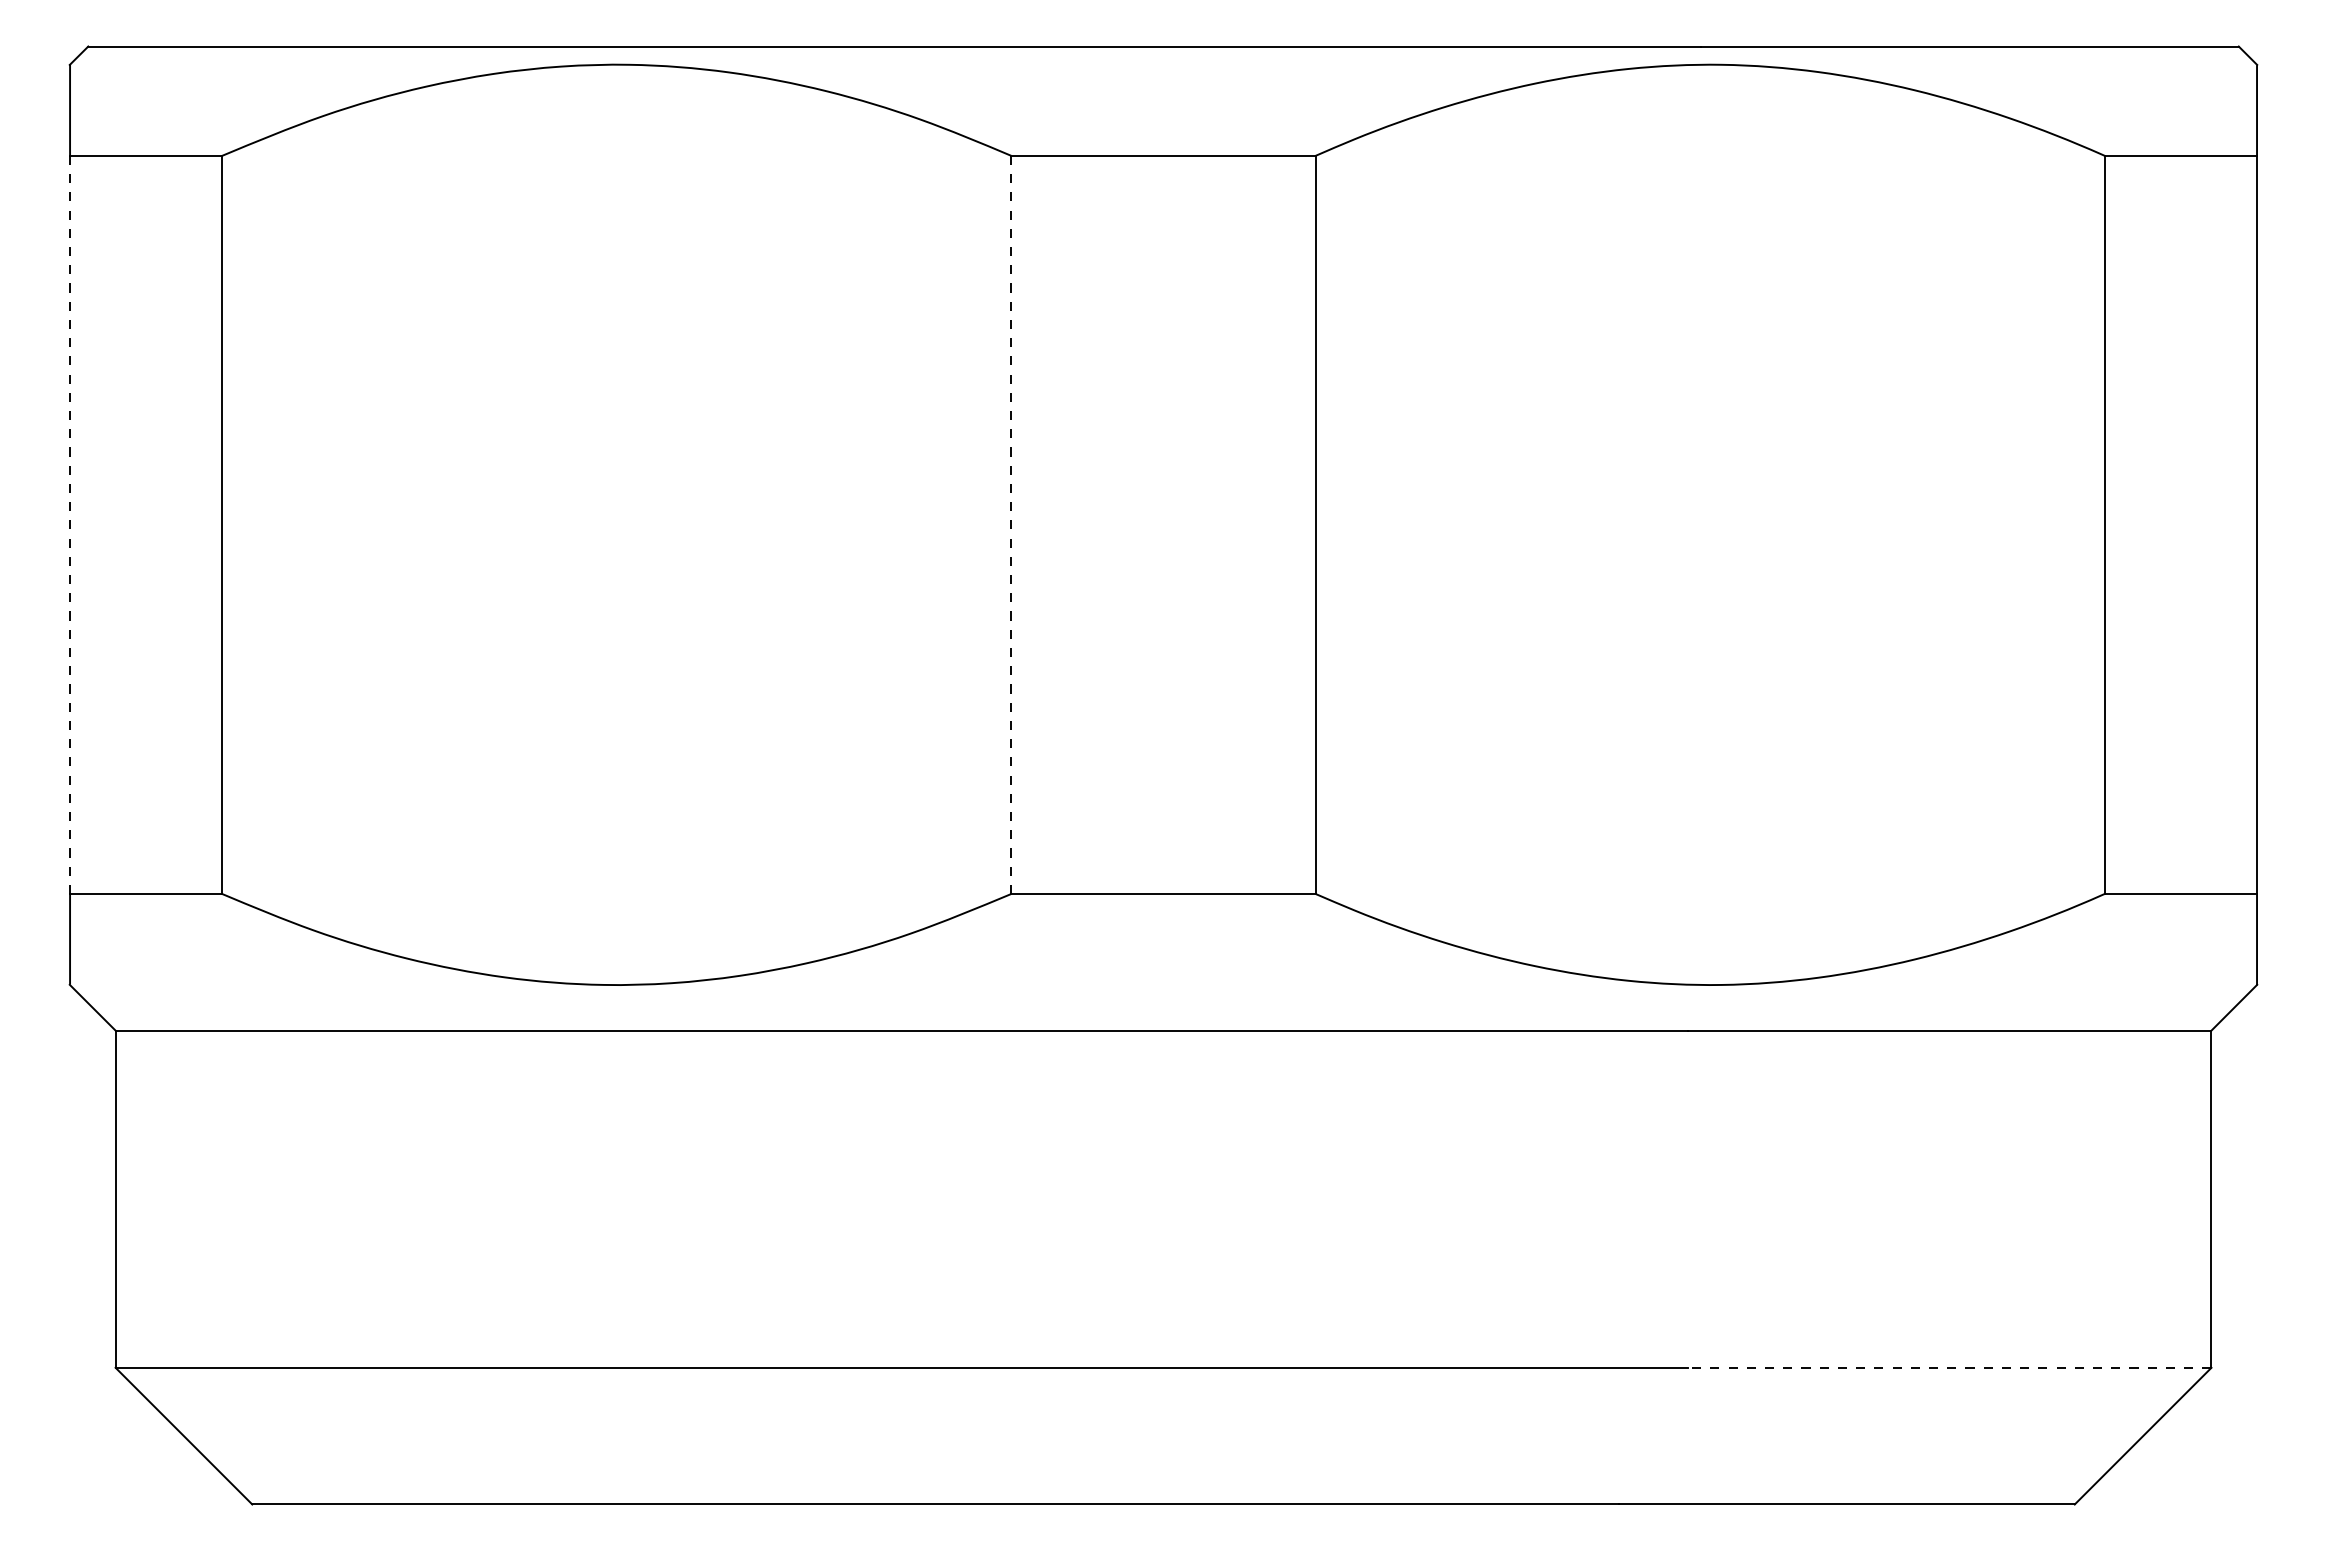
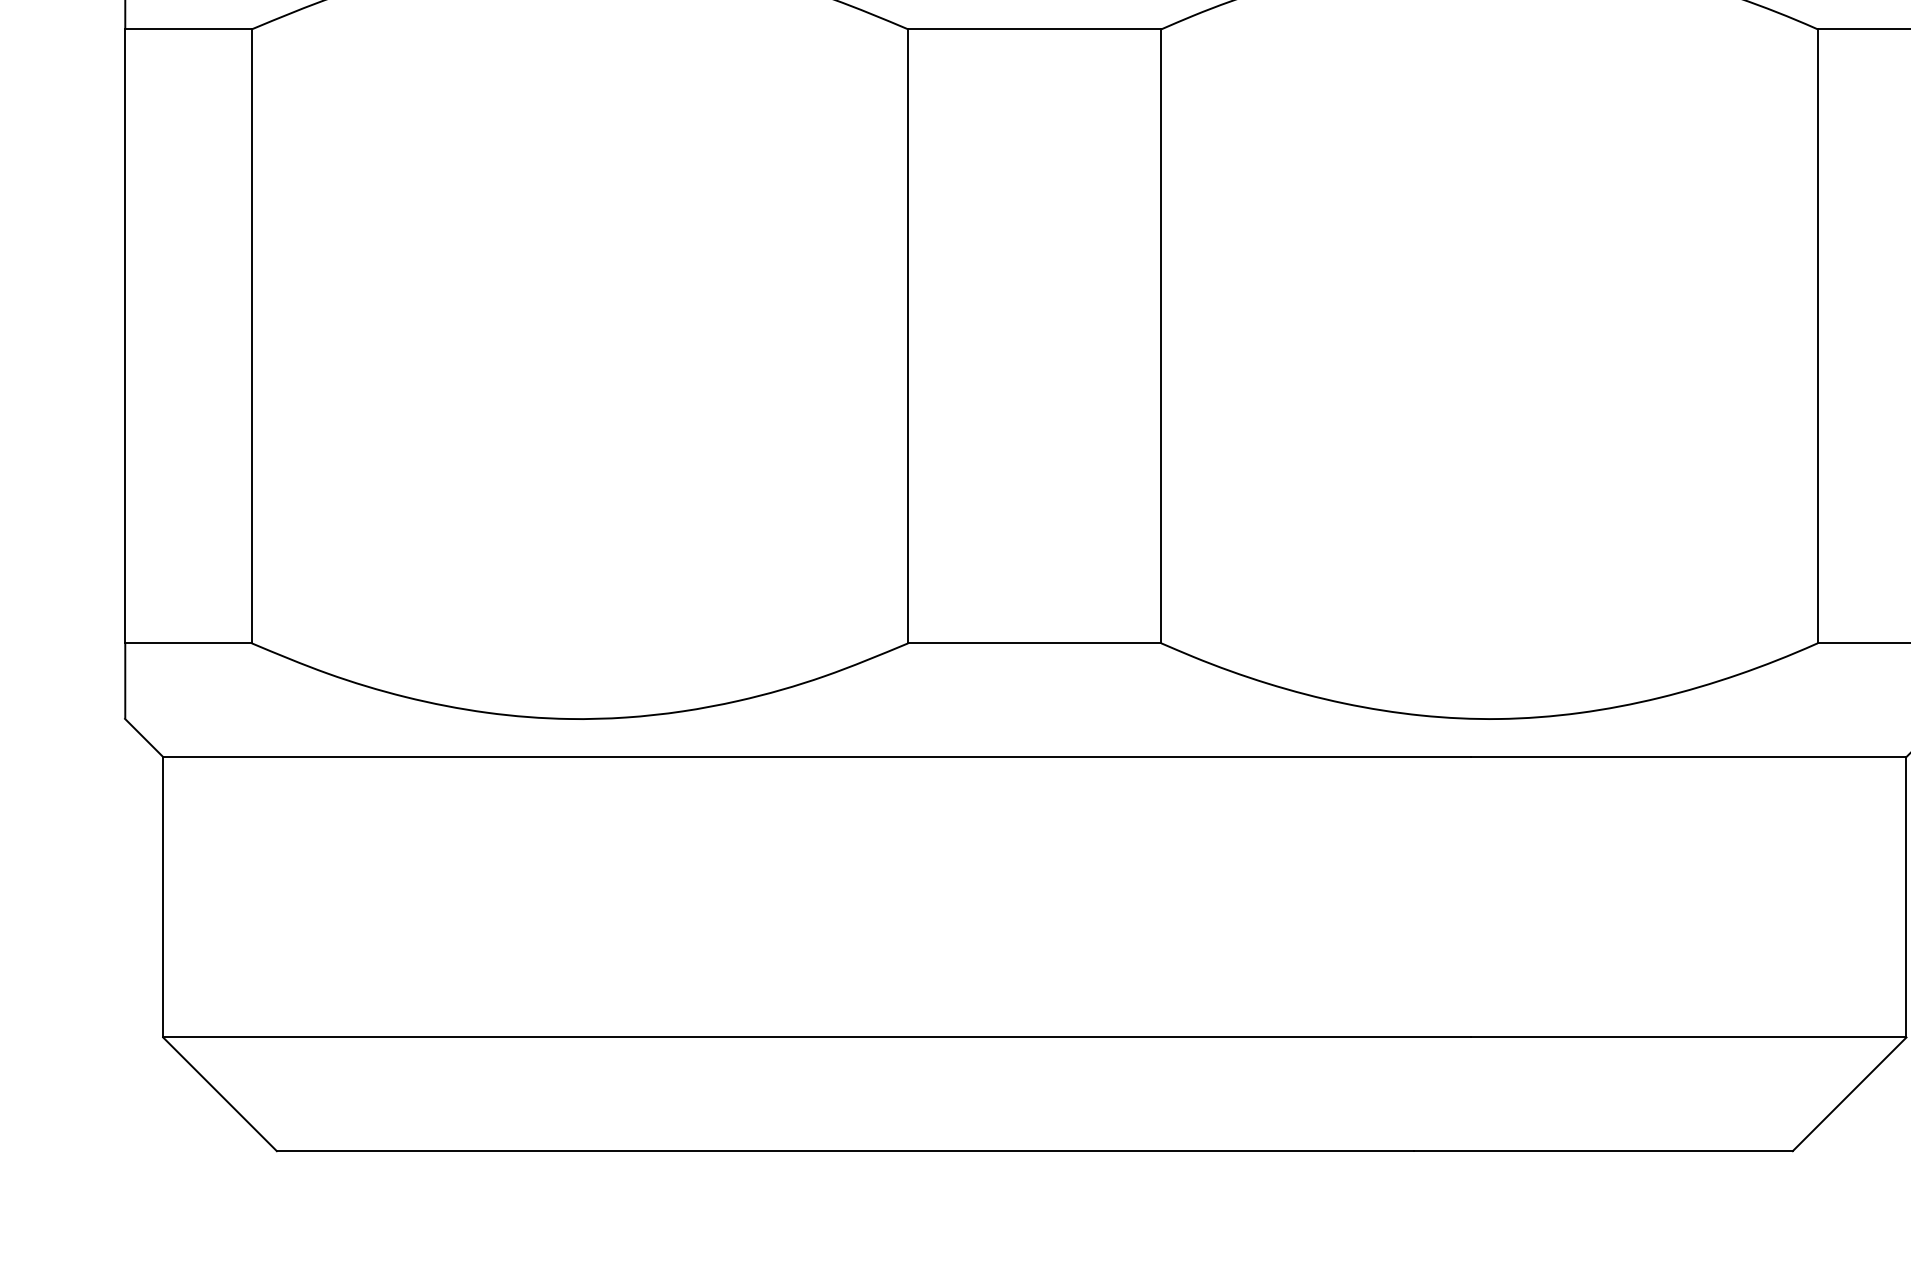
line: (70, 524) -> (125, 336), dashed -> solid
line: (1011, 524) -> (908, 336), dashed -> solid
line: (1949, 1367) -> (1688, 1037), dashed -> solid

